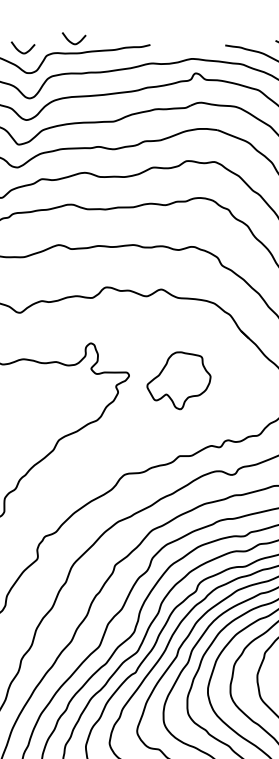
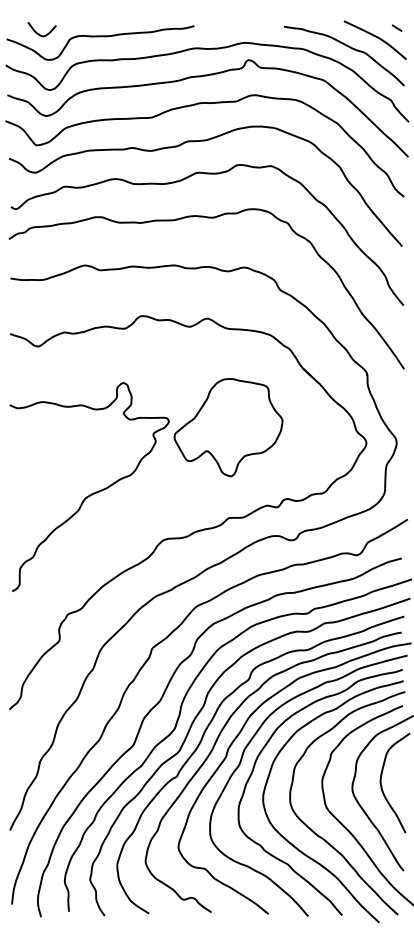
curve: (71, 41) -> (100, 22), removed
part: (178, 380) -> (228, 427), size x1.43

